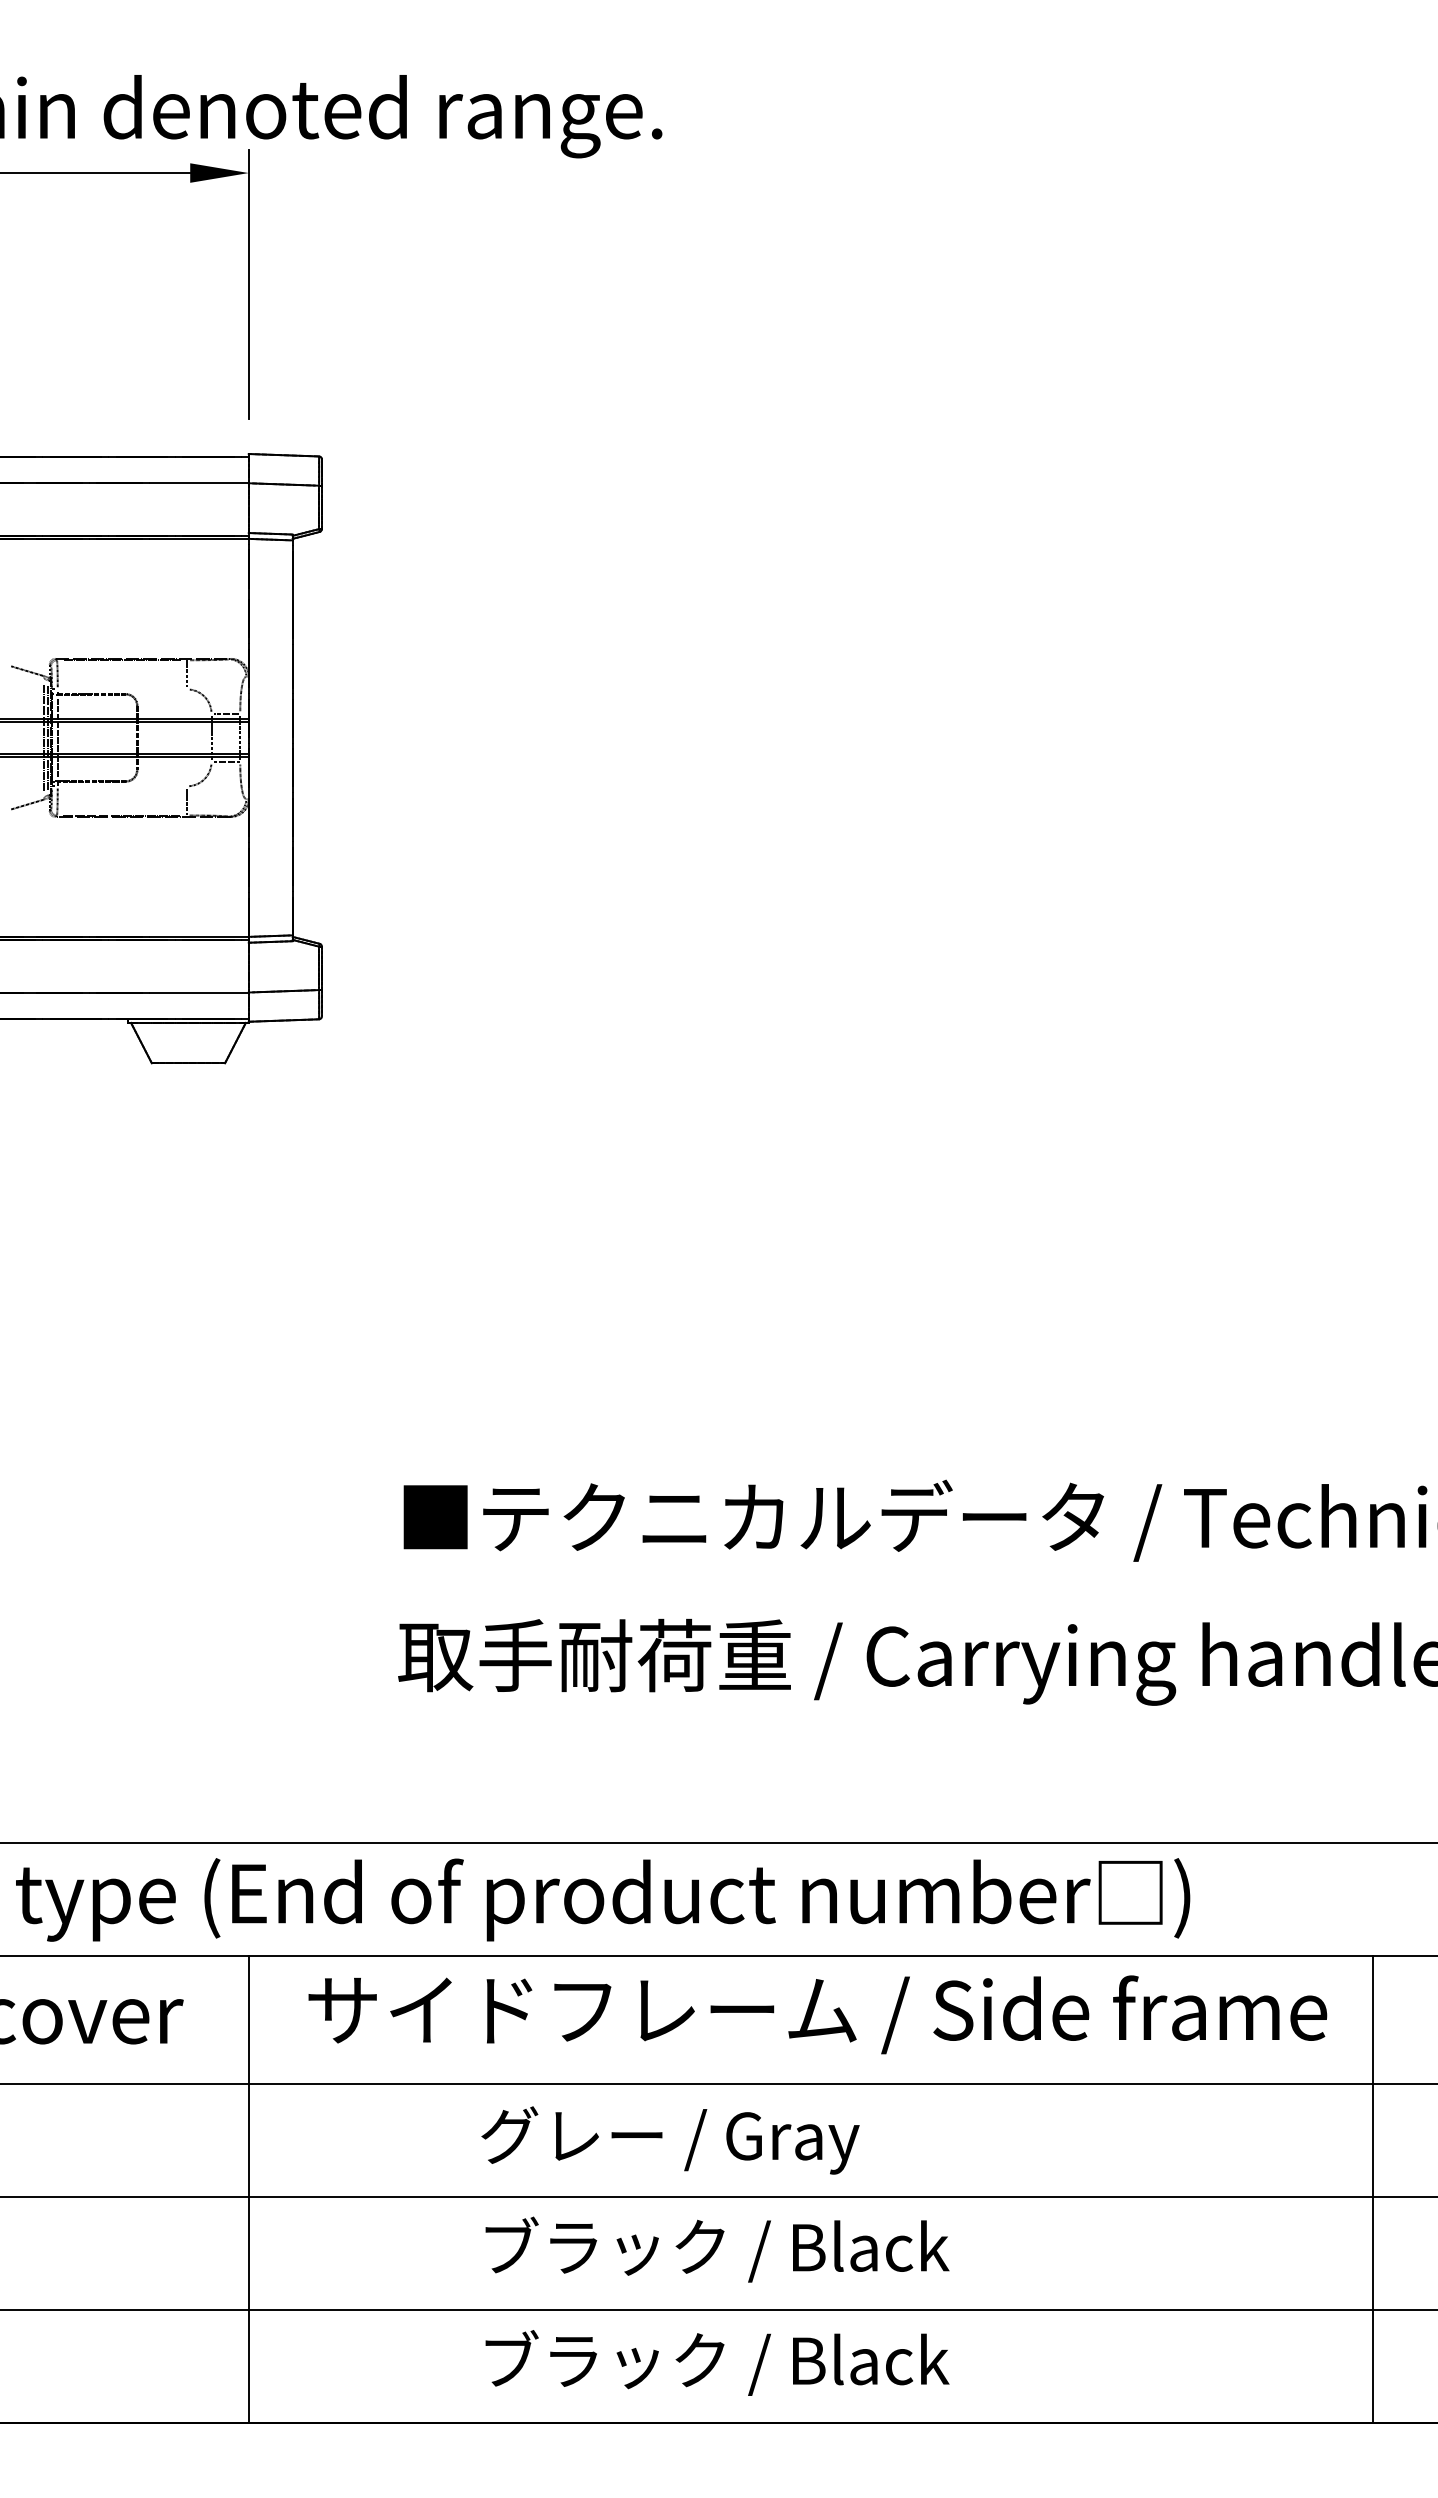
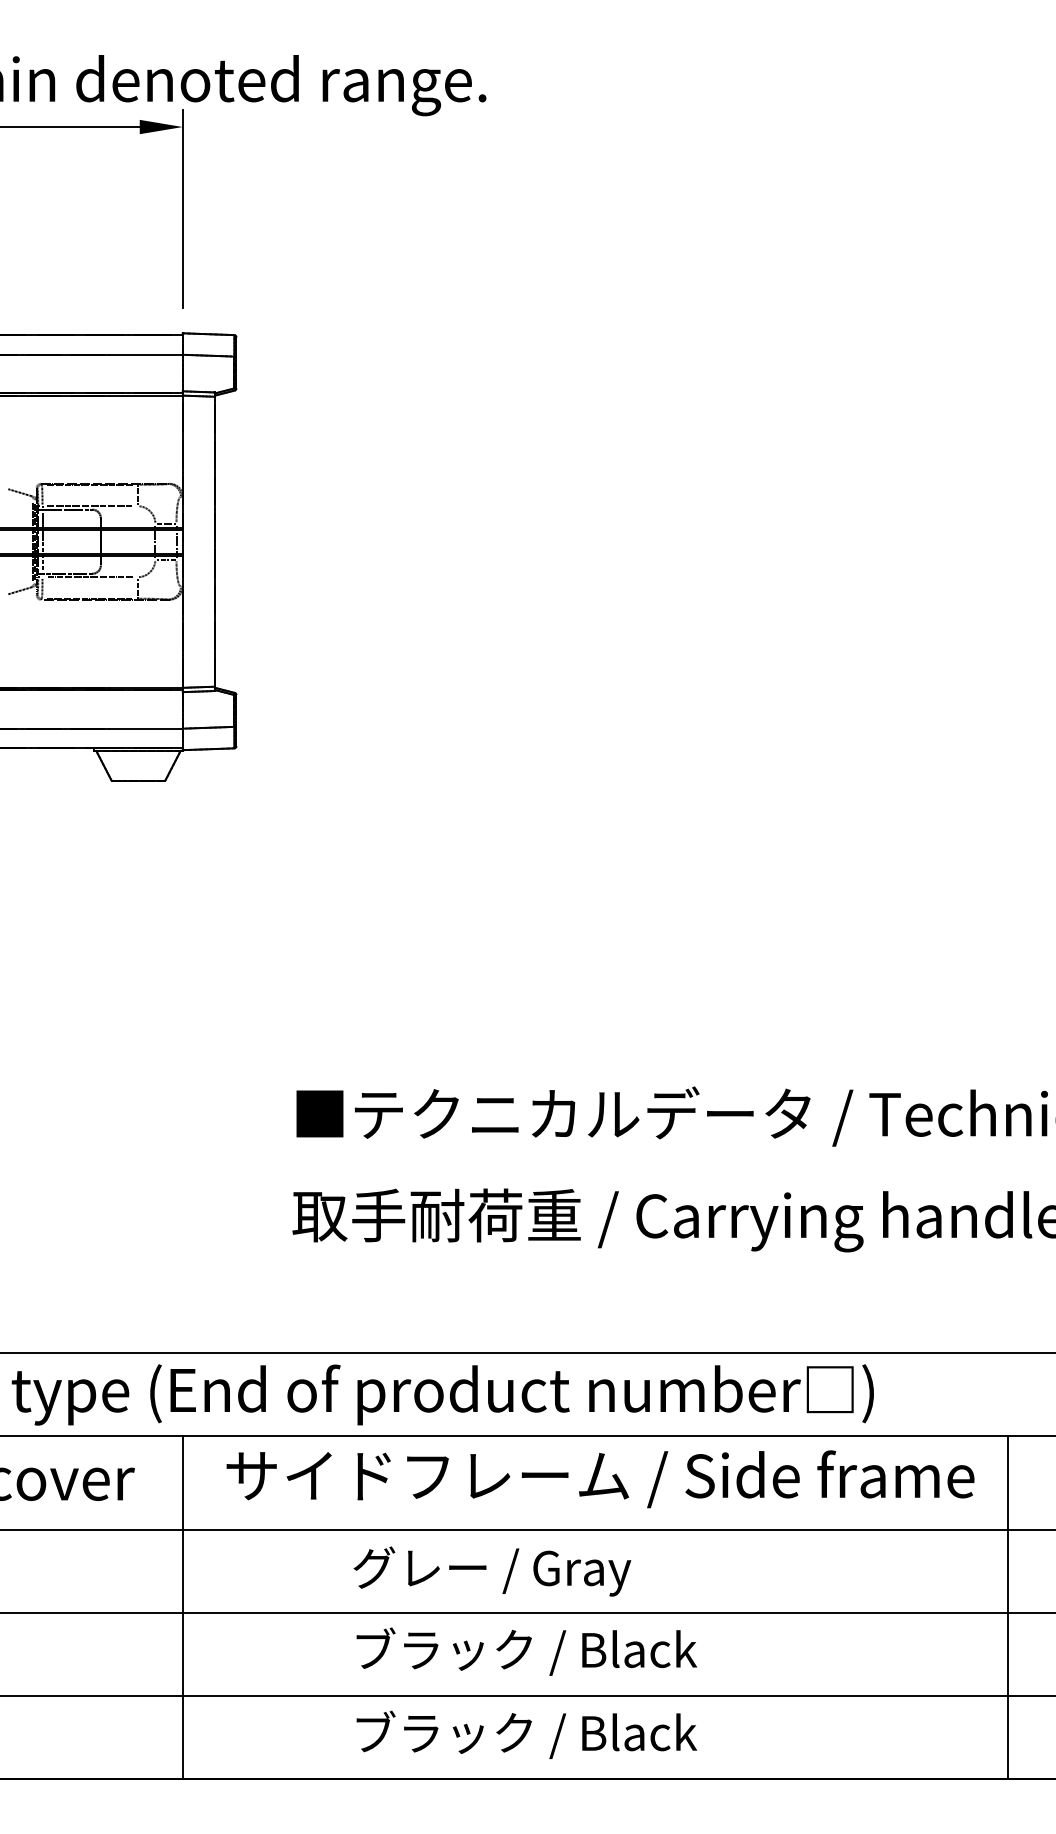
line: (122, 689) -> (90, 506), added
line: (122, 786) -> (90, 577), added

